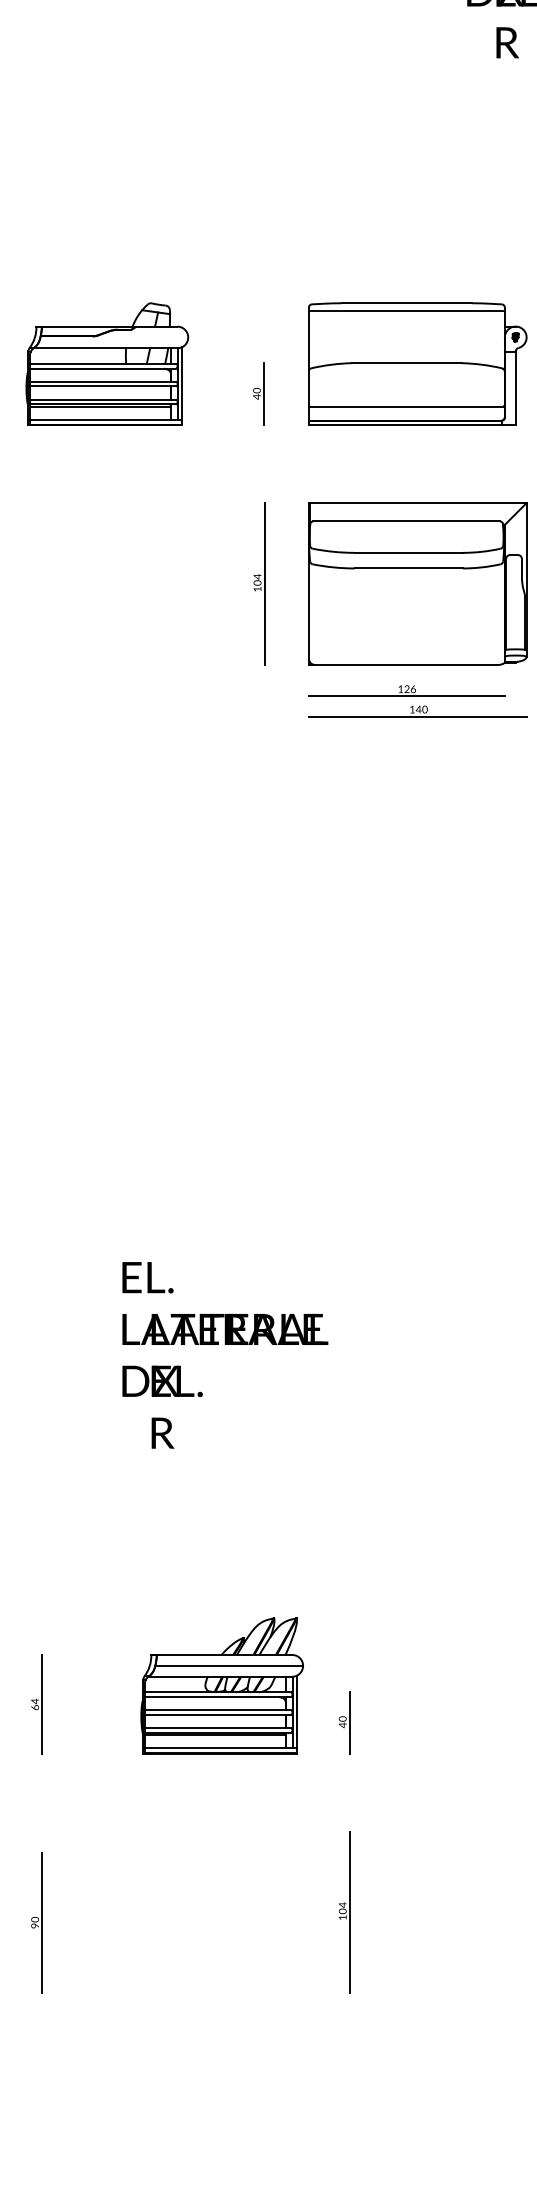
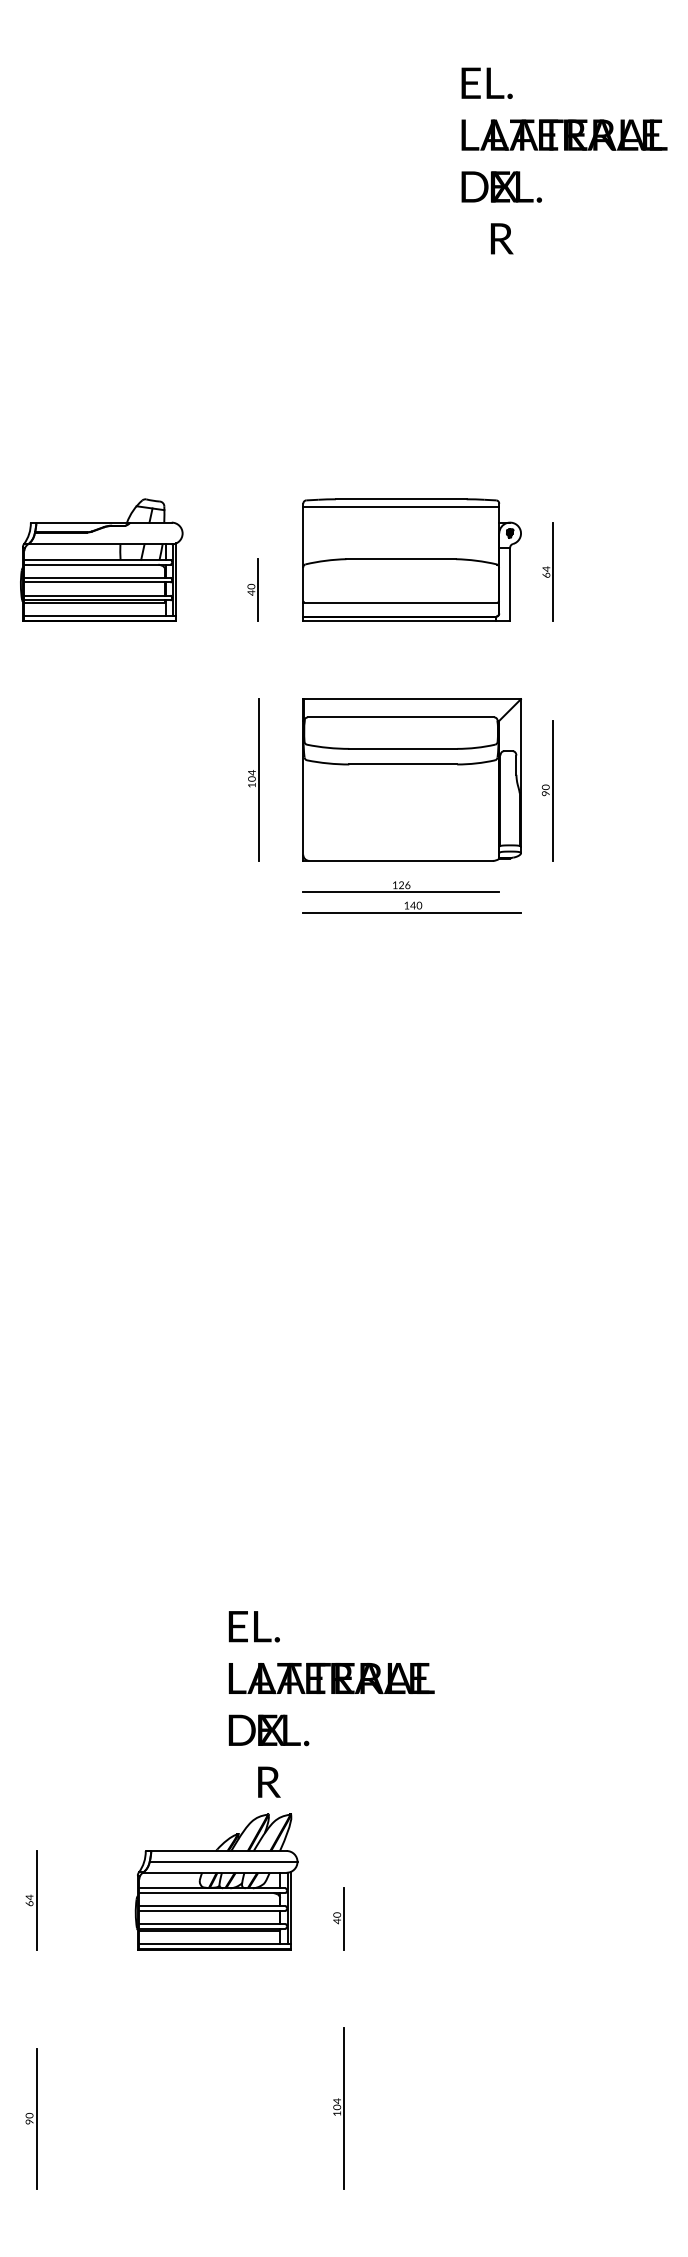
text: (225, 1355) -> (331, 1704), moved

